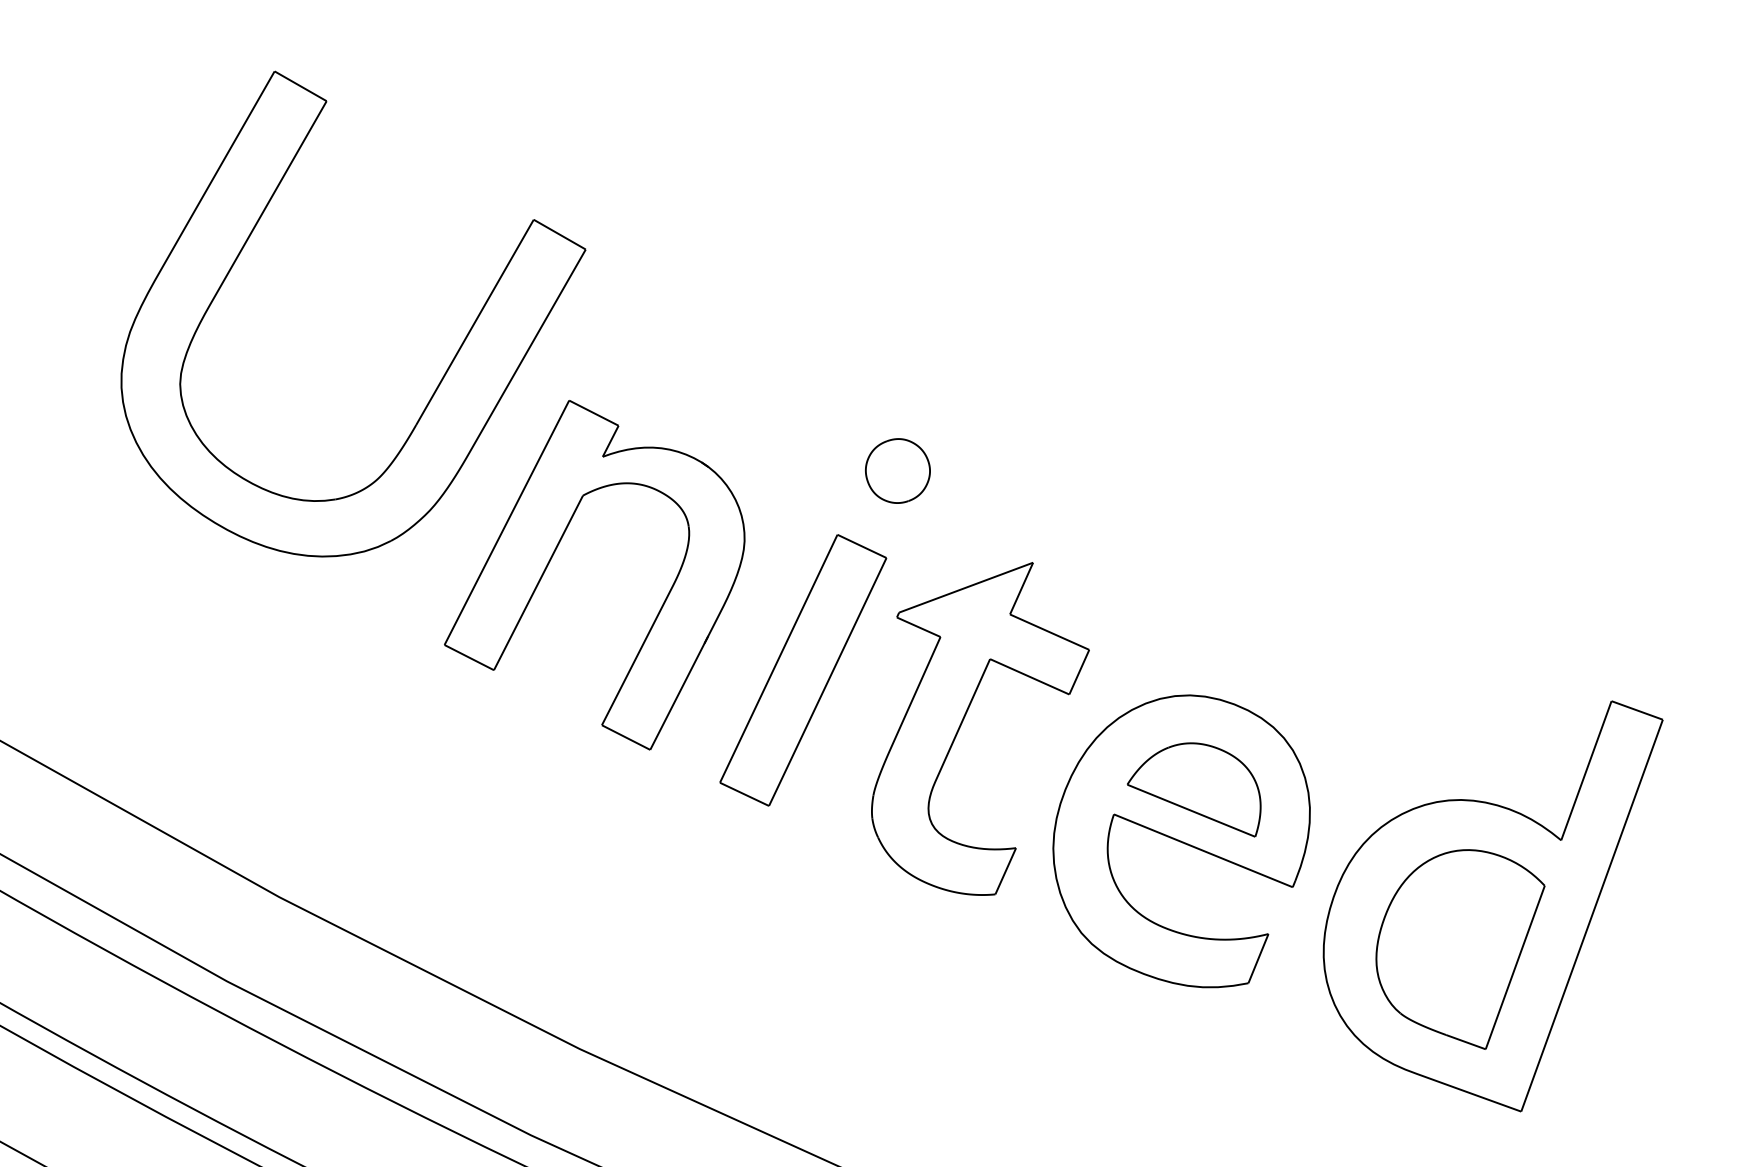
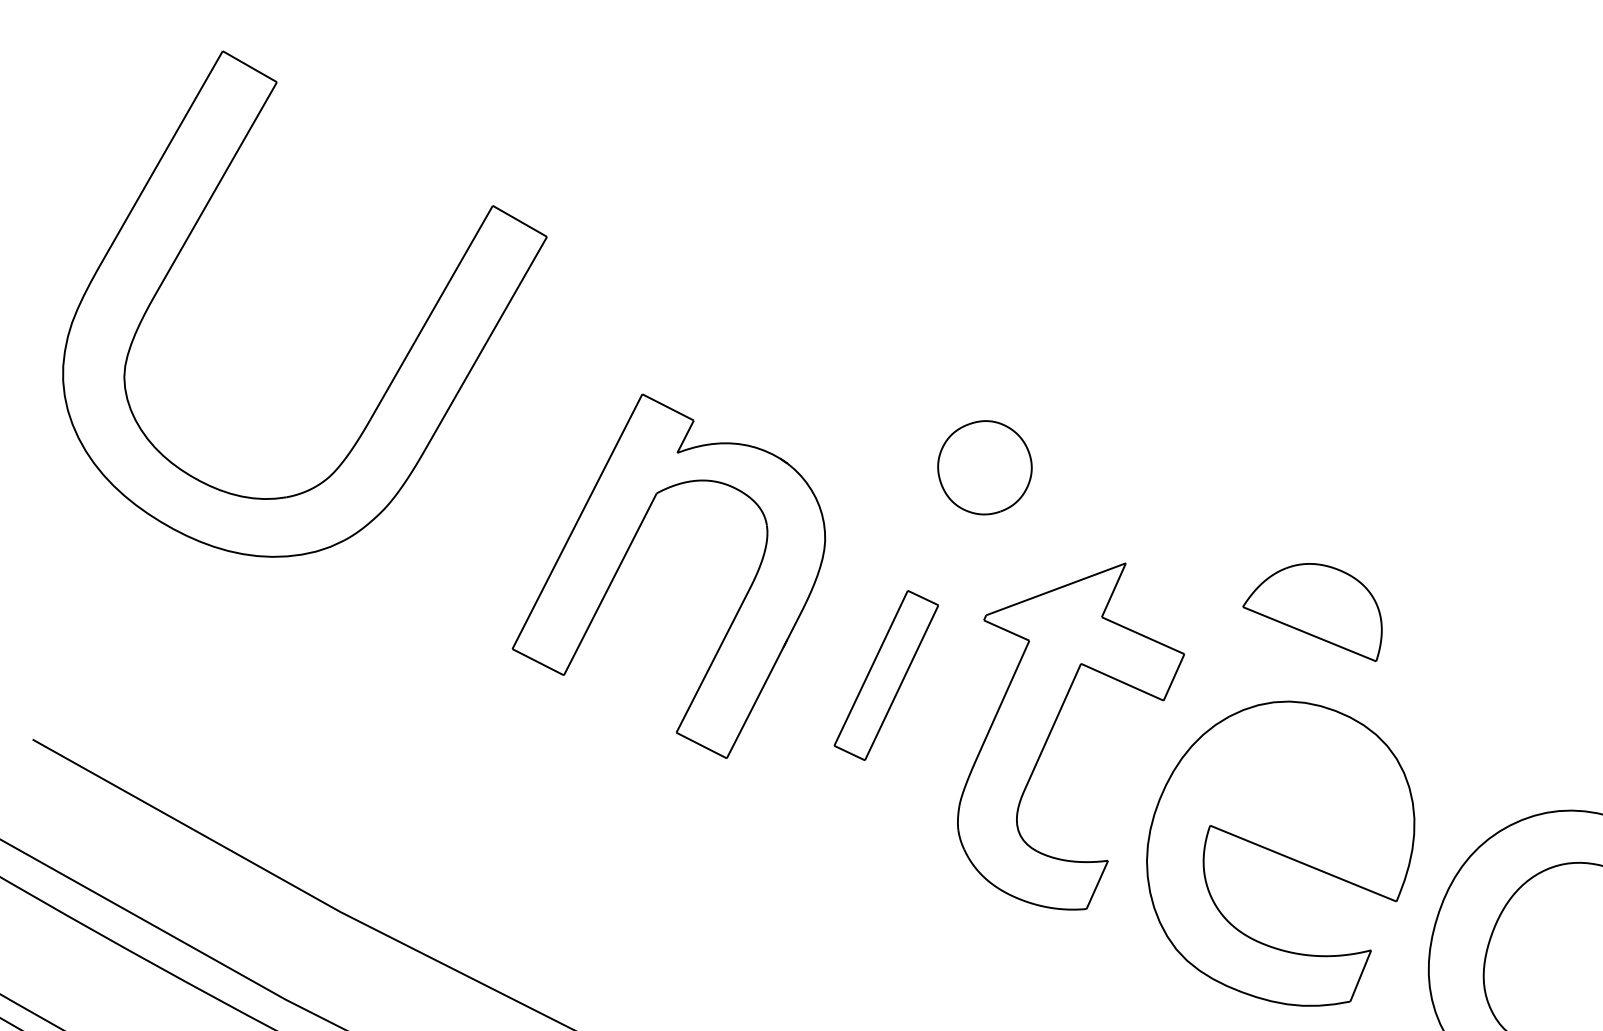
part: (449, 364) -> (405, 356), moved
part: (897, 470) -> (984, 467), size x1.4
part: (803, 670) -> (886, 675), size x0.6
part: (1193, 789) -> (1311, 612), moved

